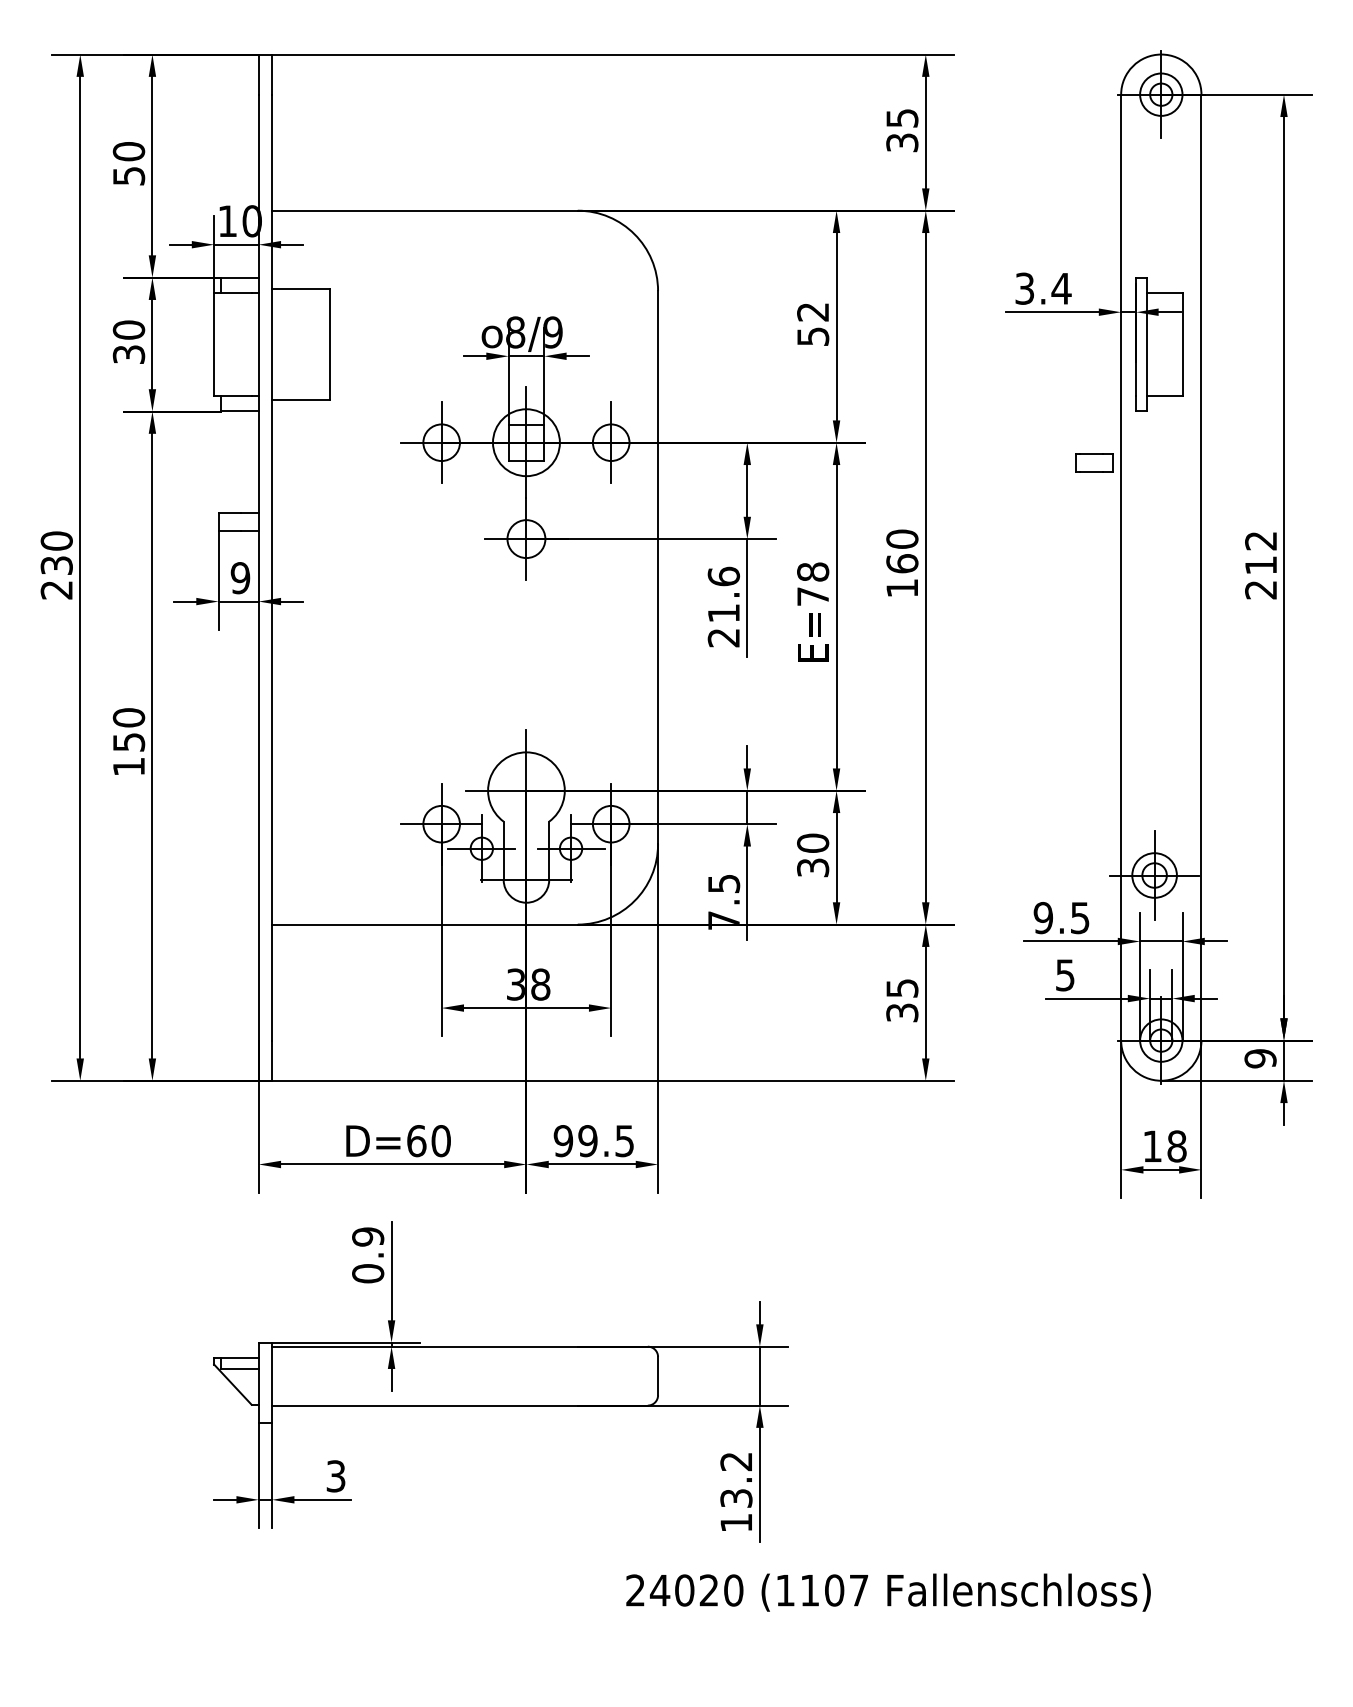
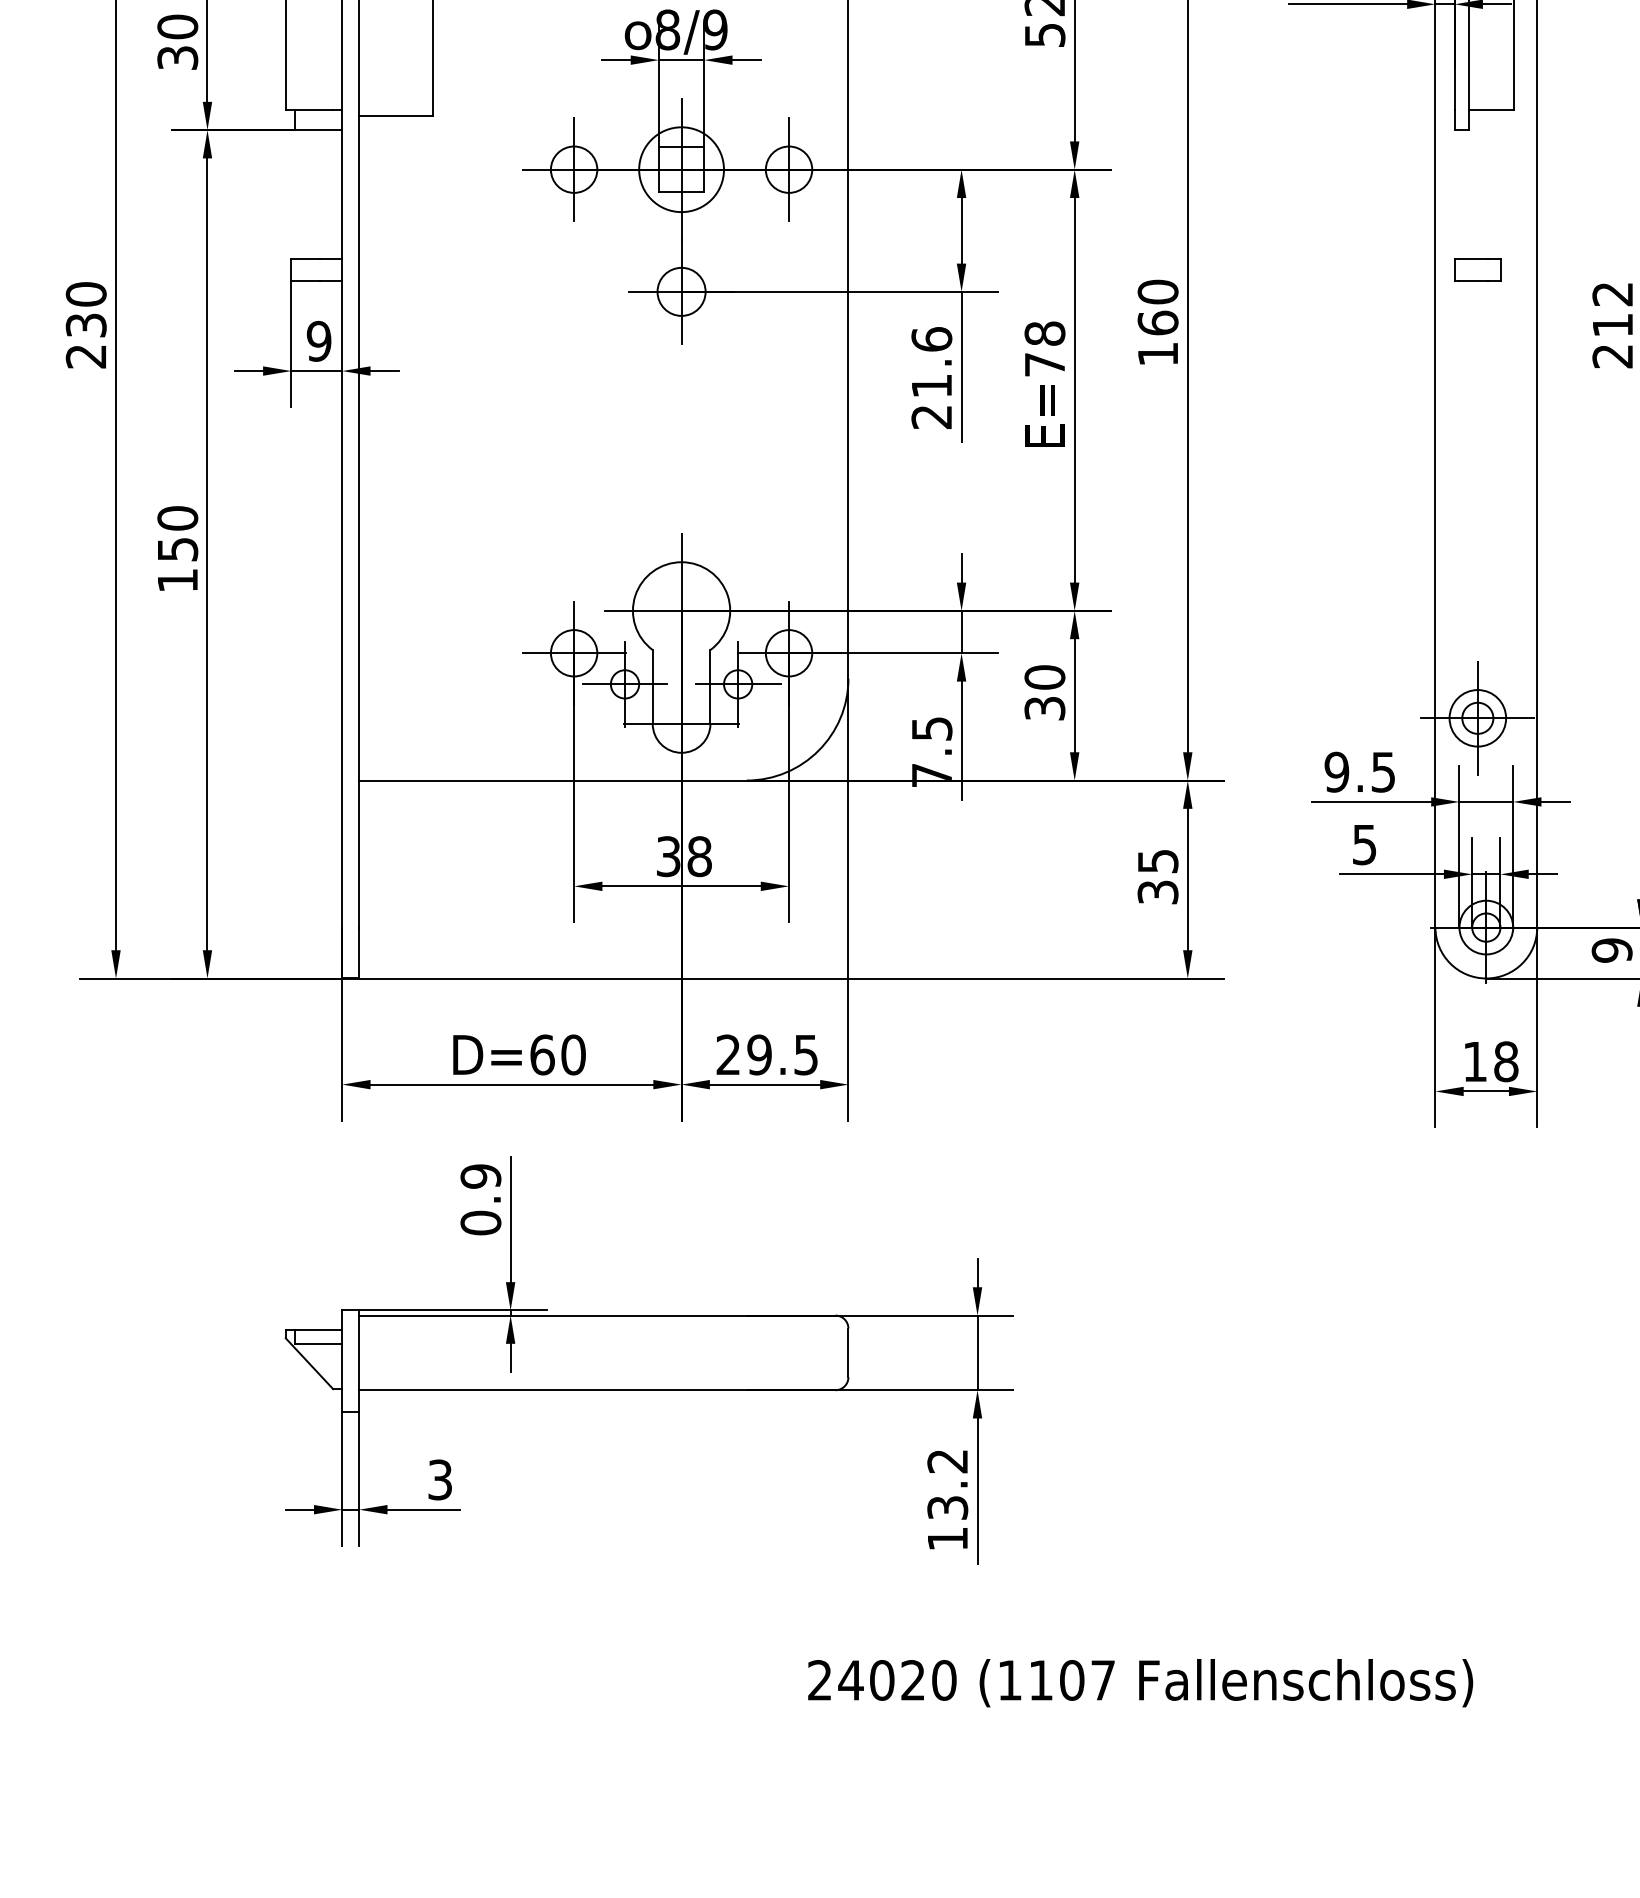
part: (1094, 462) -> (1477, 269), moved
text: (563, 1141) -> (728, 1055), 99.5 -> 29.5
text: (888, 1592) -> (1140, 1682), moved

